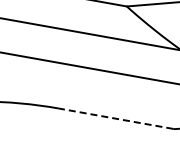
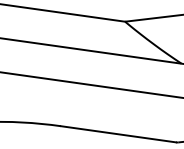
line: (115, 118) -> (117, 134), dashed -> solid

